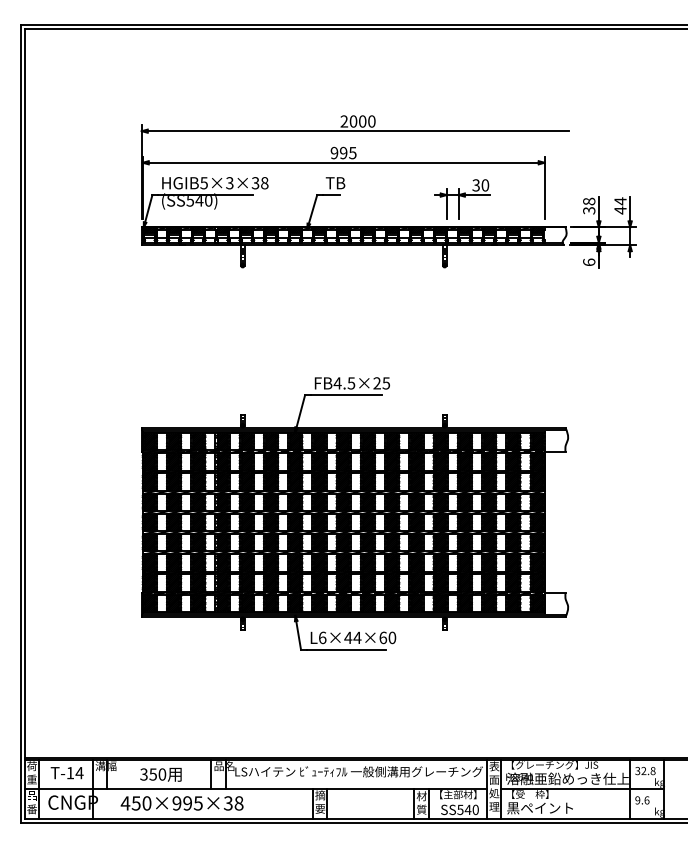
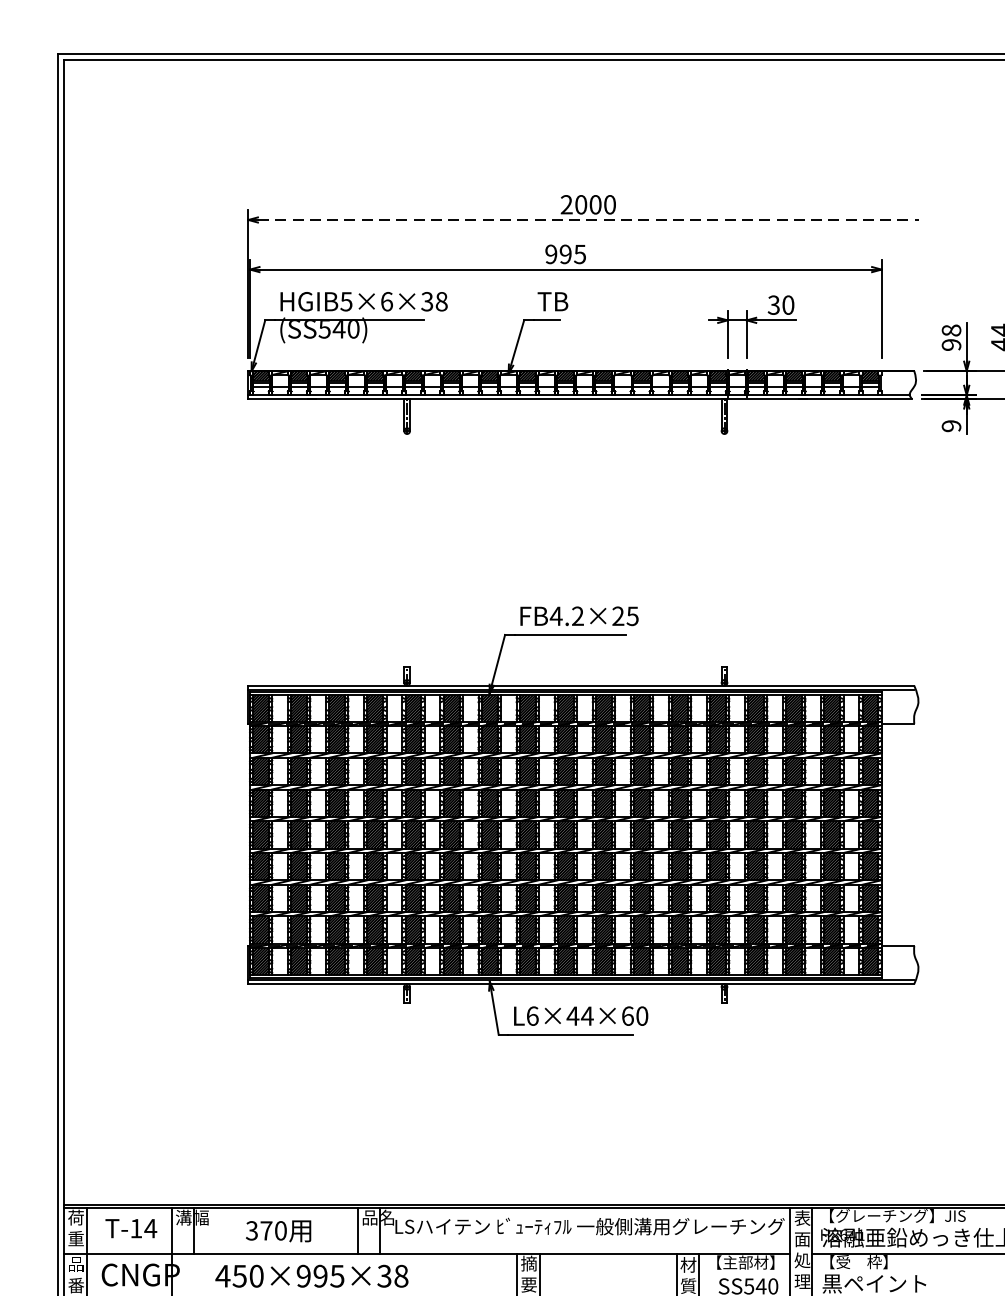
line: (358, 131) -> (589, 220), solid -> dashed
text: (229, 183) -> (386, 302), HGIB5×3×38 -> HGIB5×6×38
text: (589, 210) -> (951, 344), 38 -> 98
text: (589, 262) -> (951, 426), 6 -> 9
text: (351, 383) -> (578, 616), FB4.5×25 -> FB4.2×25
text: (152, 774) -> (265, 1230), 350 -> 370

